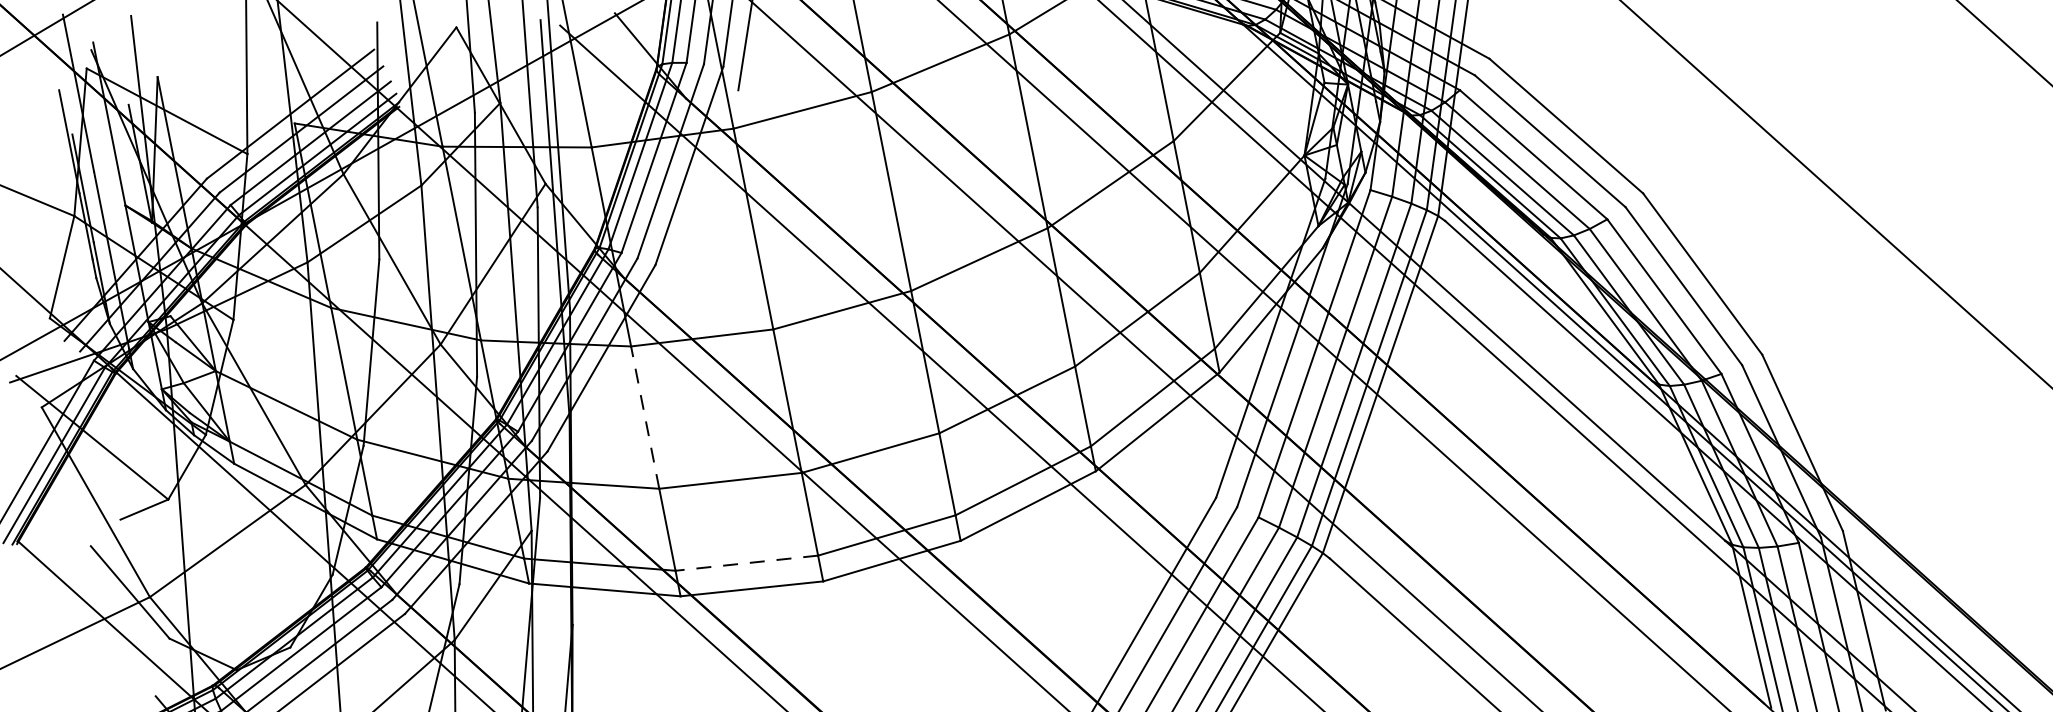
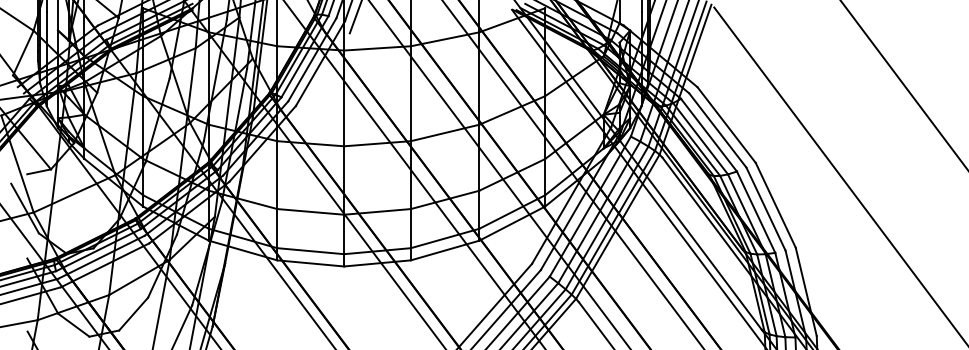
line: (645, 418) -> (277, 175), dashed -> solid
line: (746, 563) -> (310, 251), dashed -> solid

